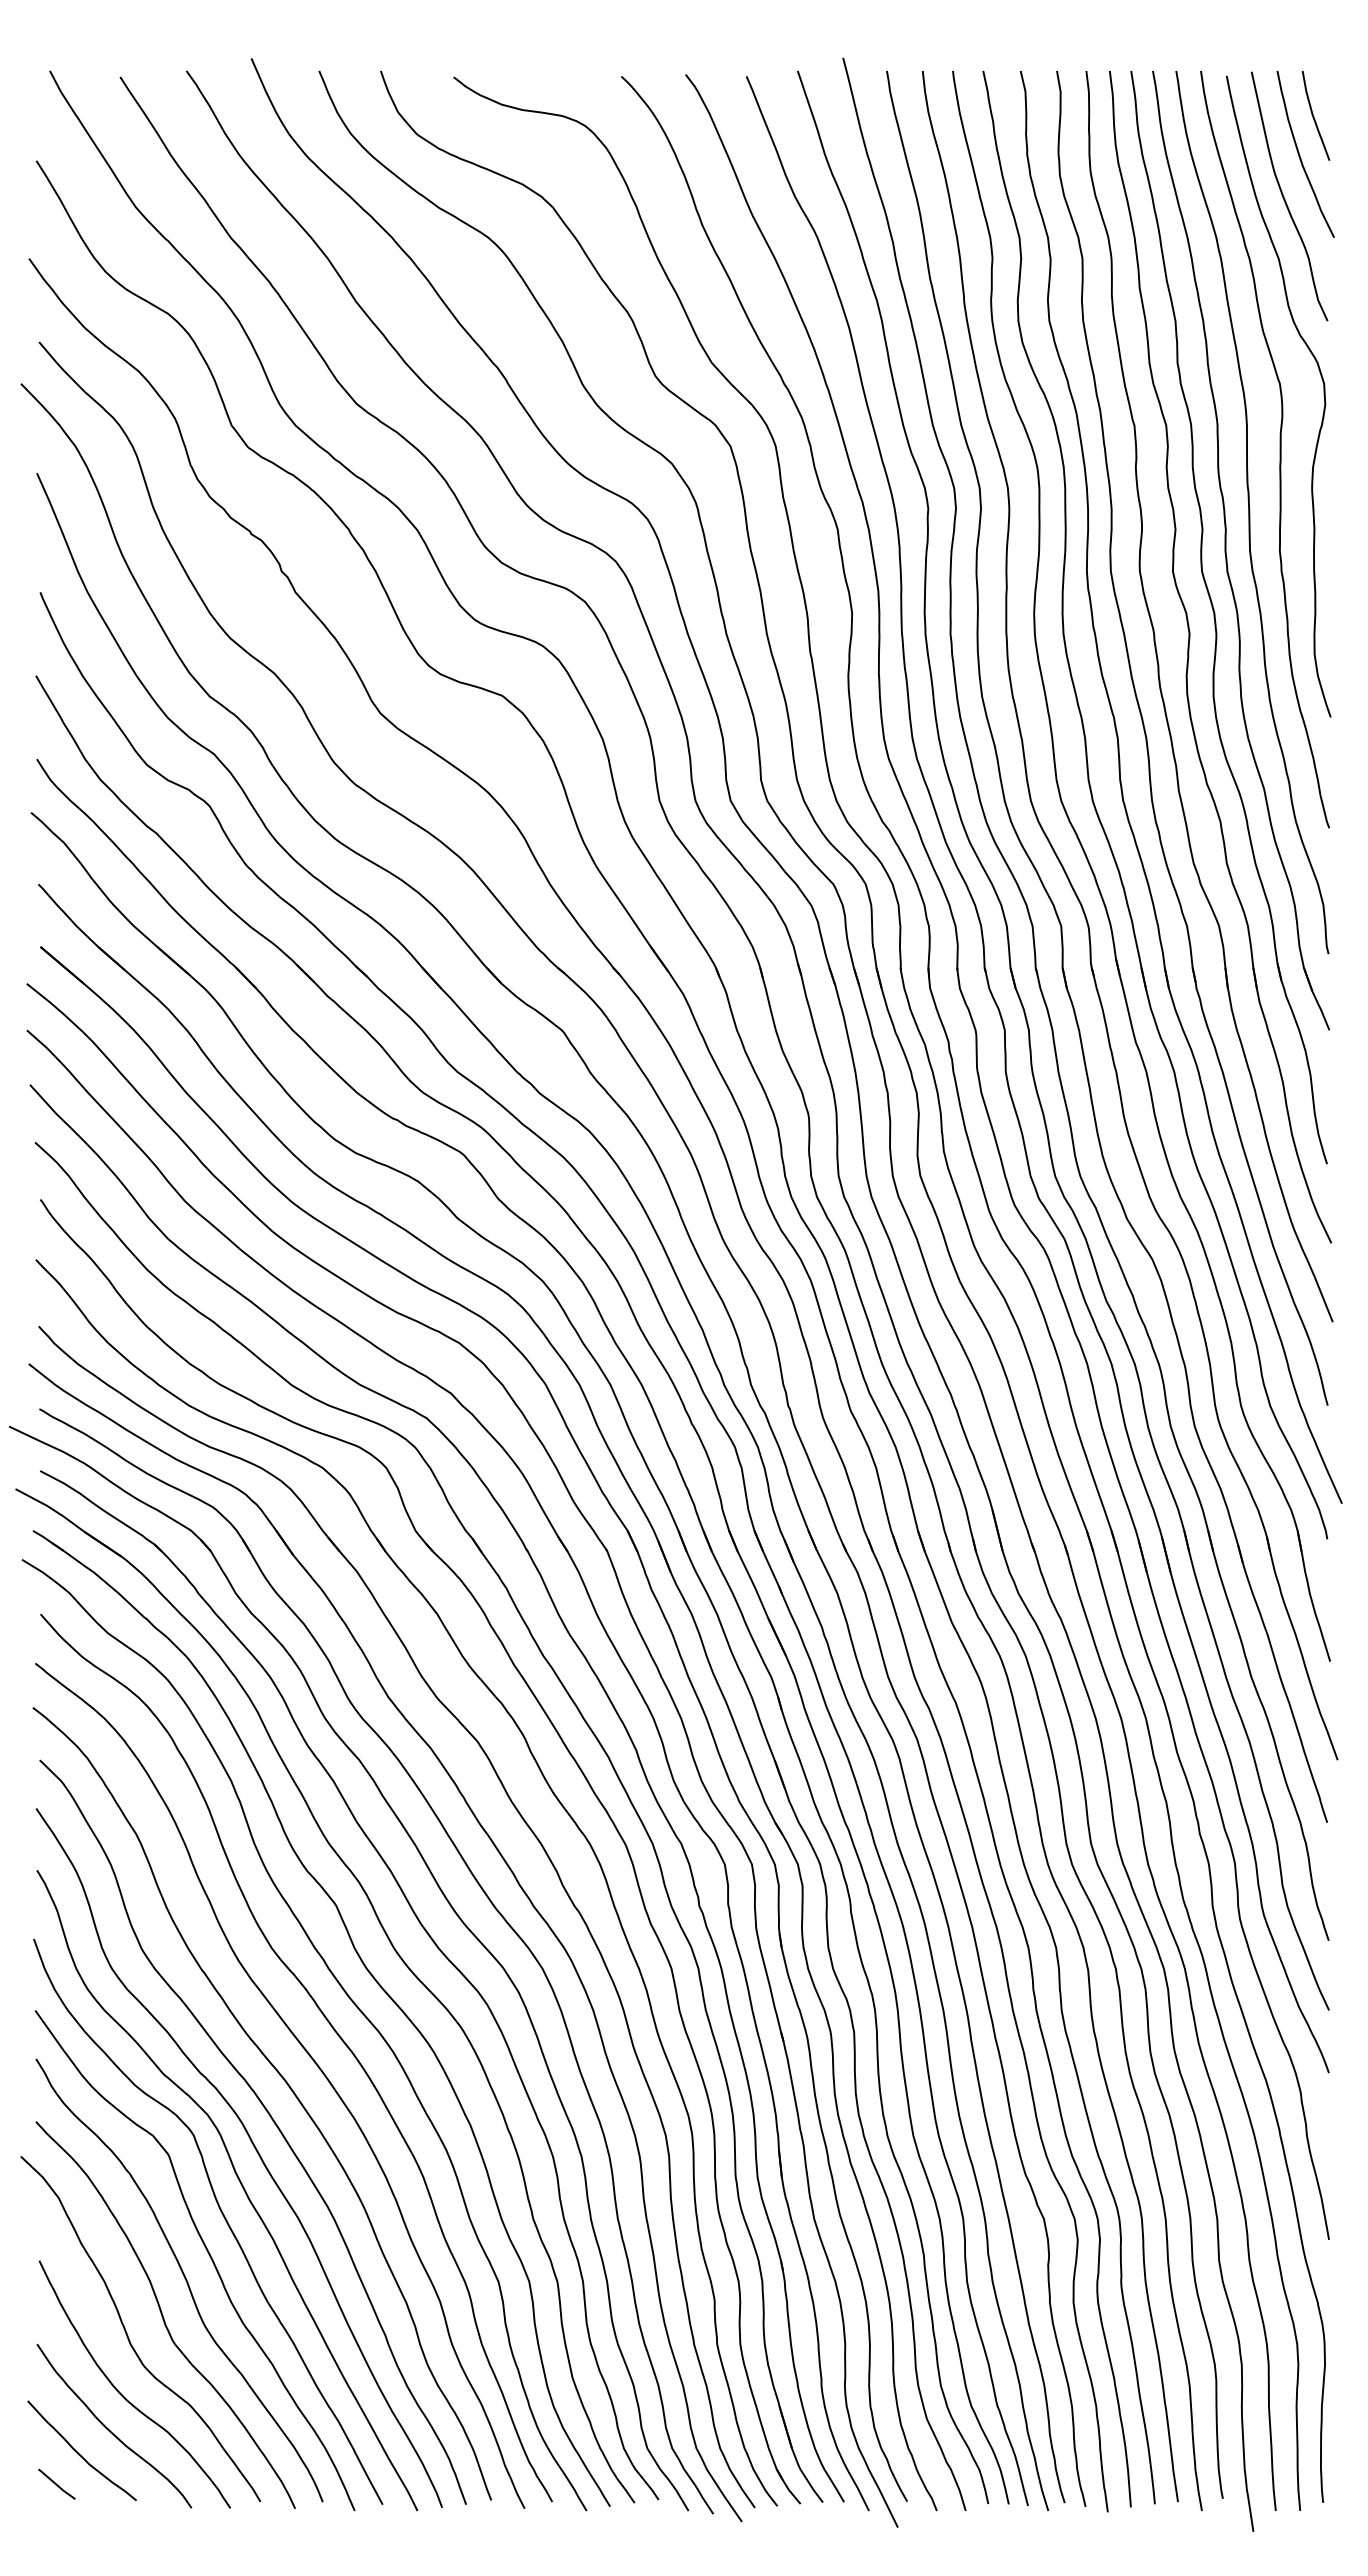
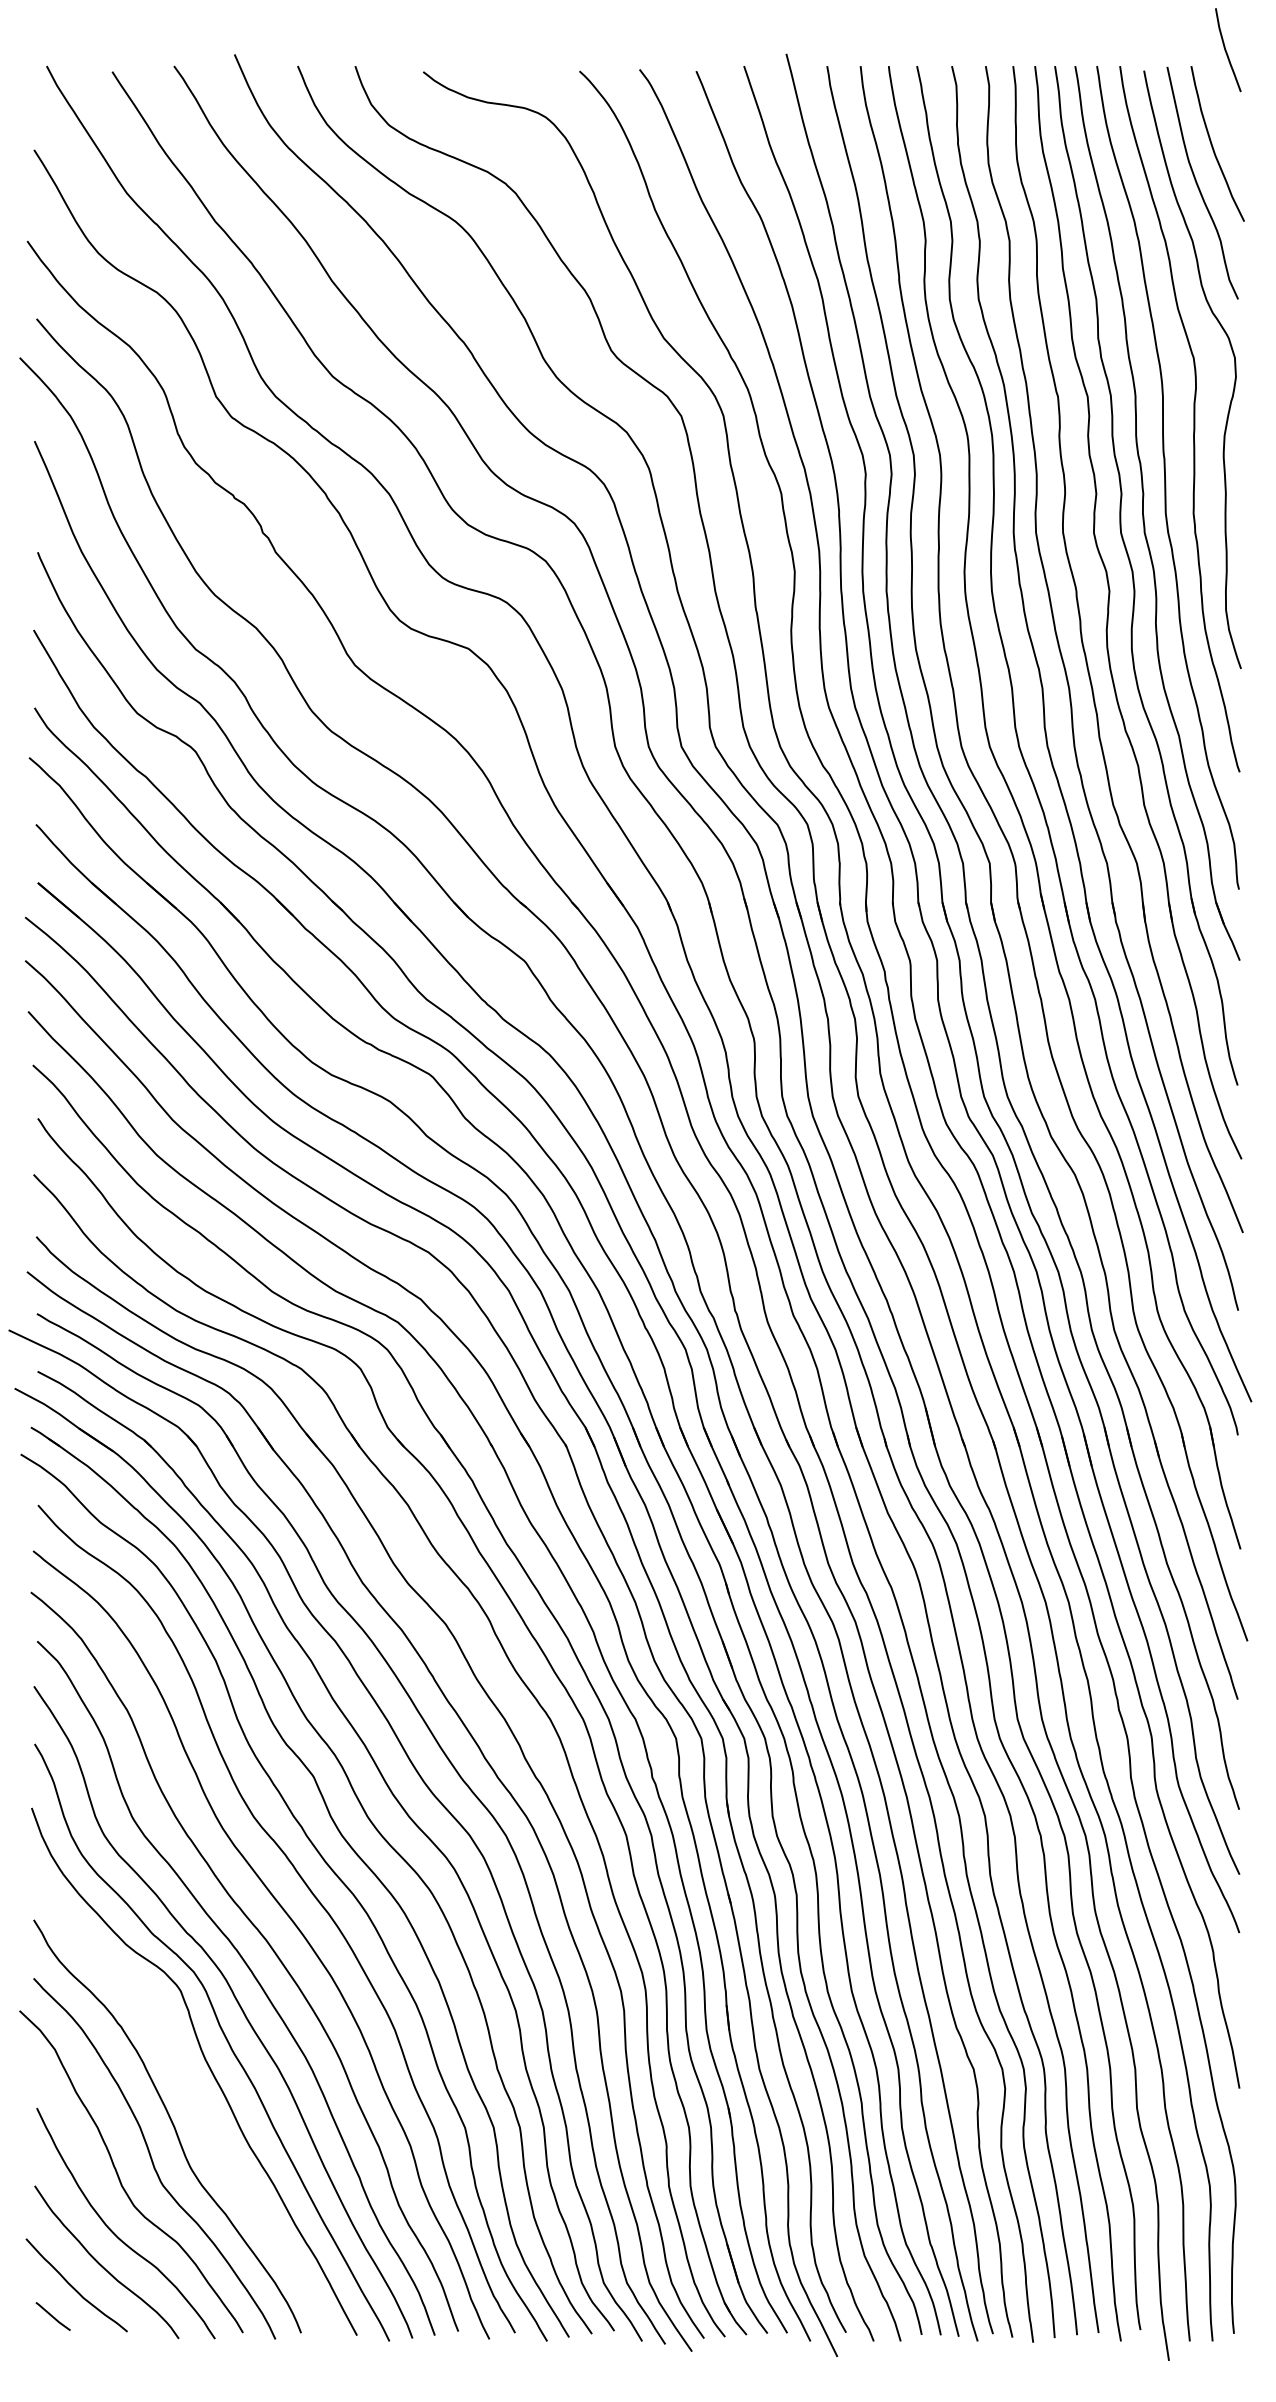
curve: (1314, 116) -> (1226, 50), moved
curve: (208, 2254) -> (194, 2102), removed

